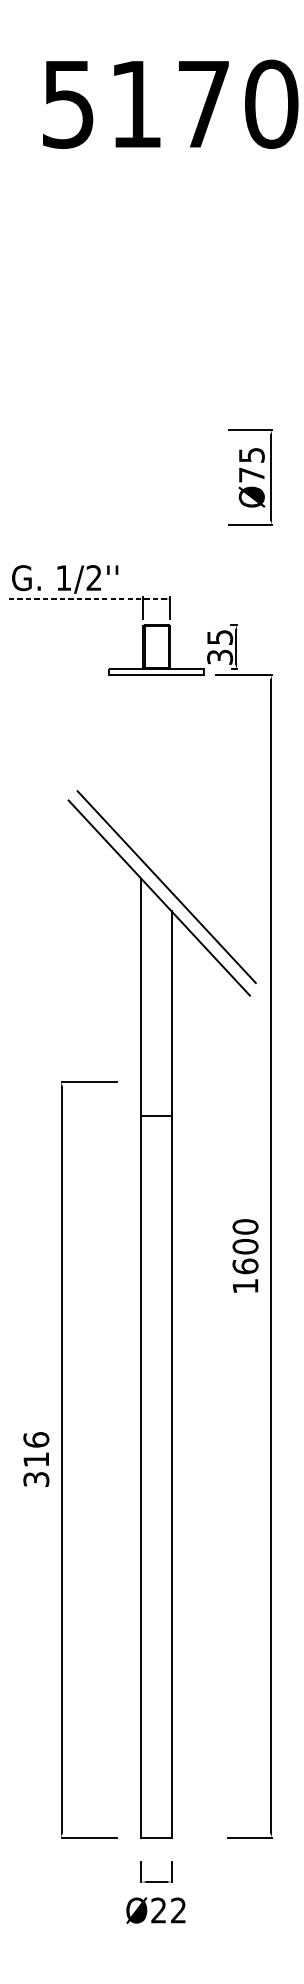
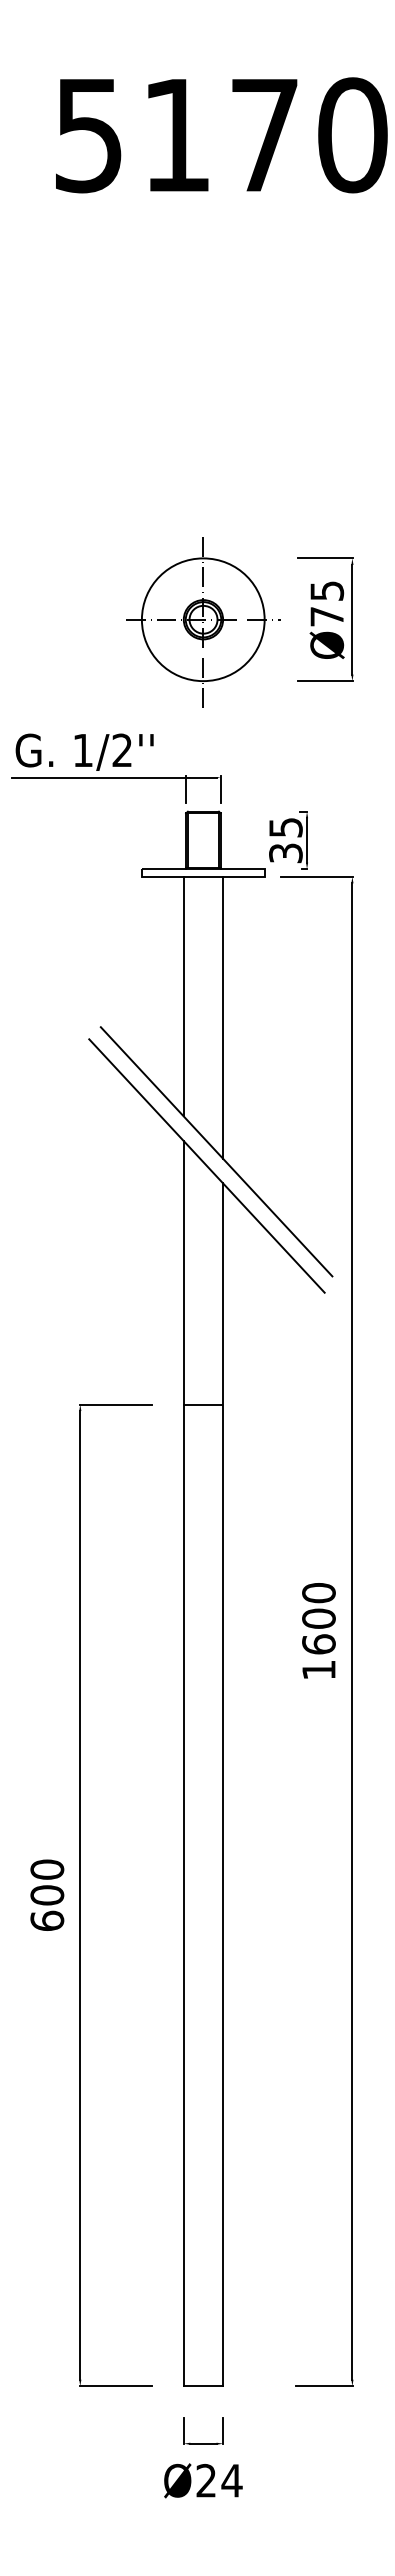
part: (156, 479) -> (203, 622), added
line: (88, 598) -> (114, 777), dashed -> solid
line: (141, 767) -> (183, 996), added
line: (172, 783) -> (223, 1017), added
line: (156, 1116) -> (203, 1404), moved
text: (36, 1459) -> (47, 1894), 316 -> 600
text: (178, 1910) -> (231, 2480), Ø22 -> Ø24

